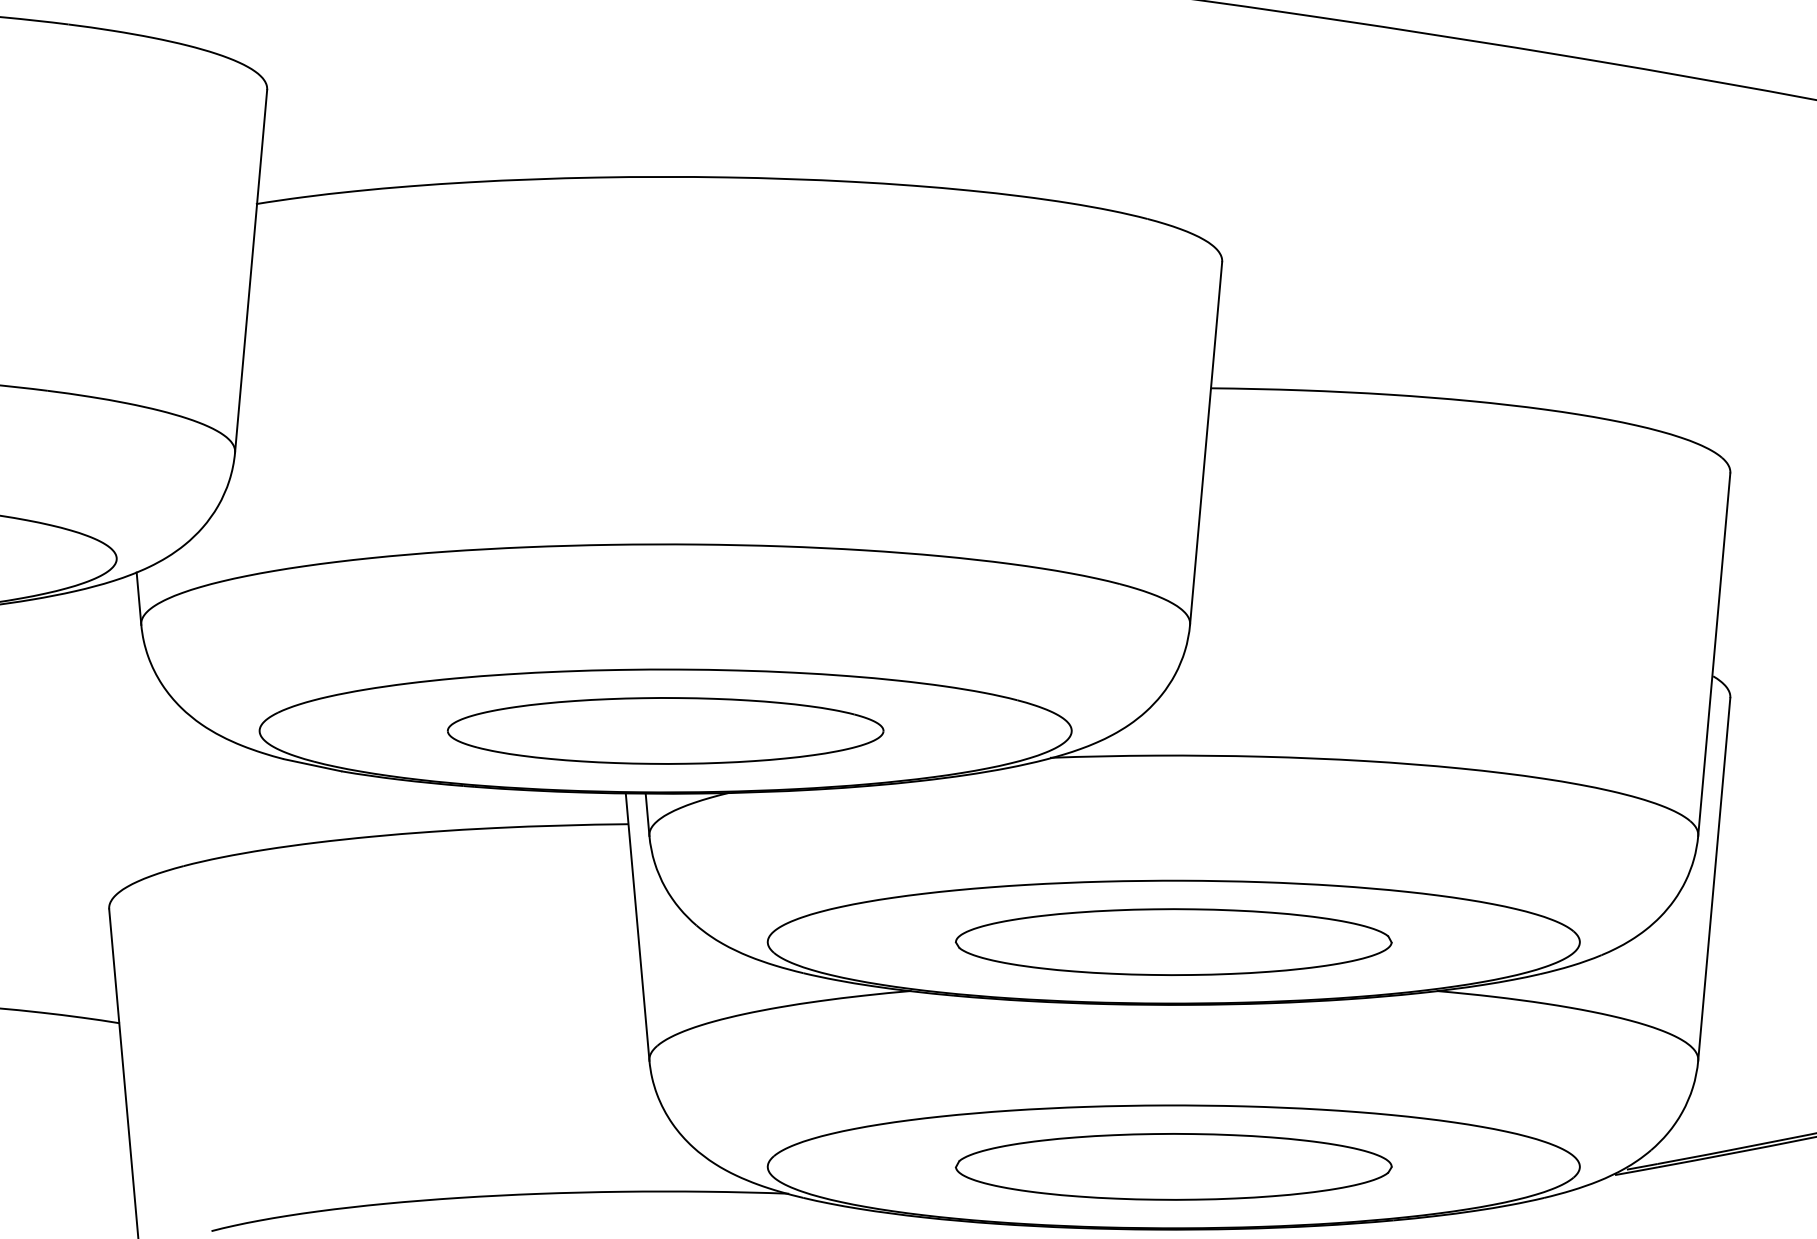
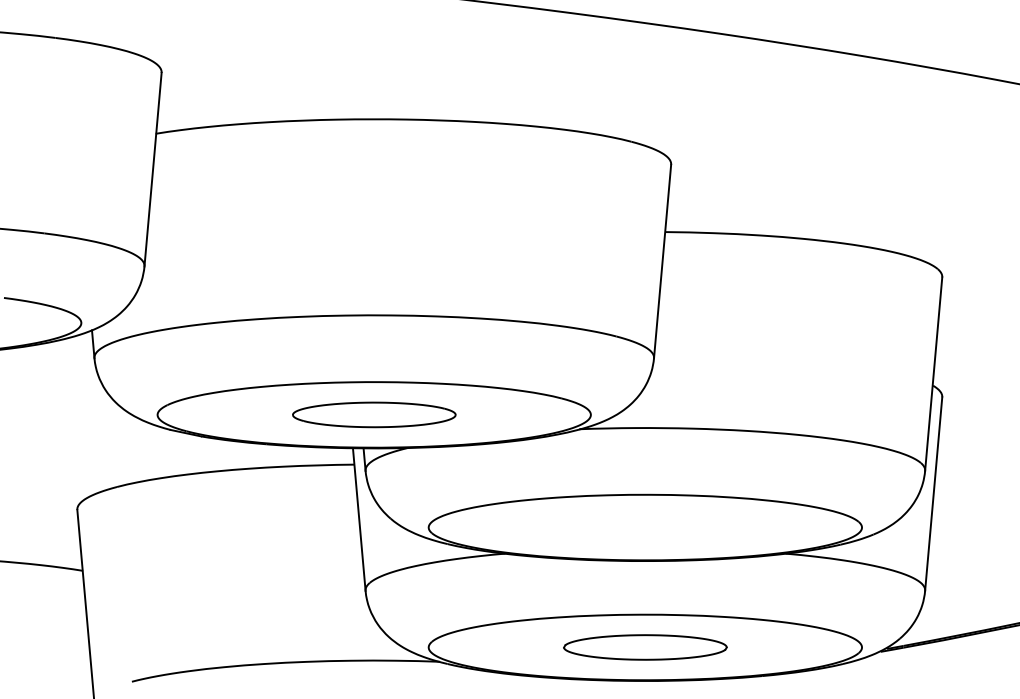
part: (666, 730) -> (374, 414), size x0.7
part: (1174, 942) -> (645, 527), removed
part: (1174, 1166) -> (645, 647), size x0.7

